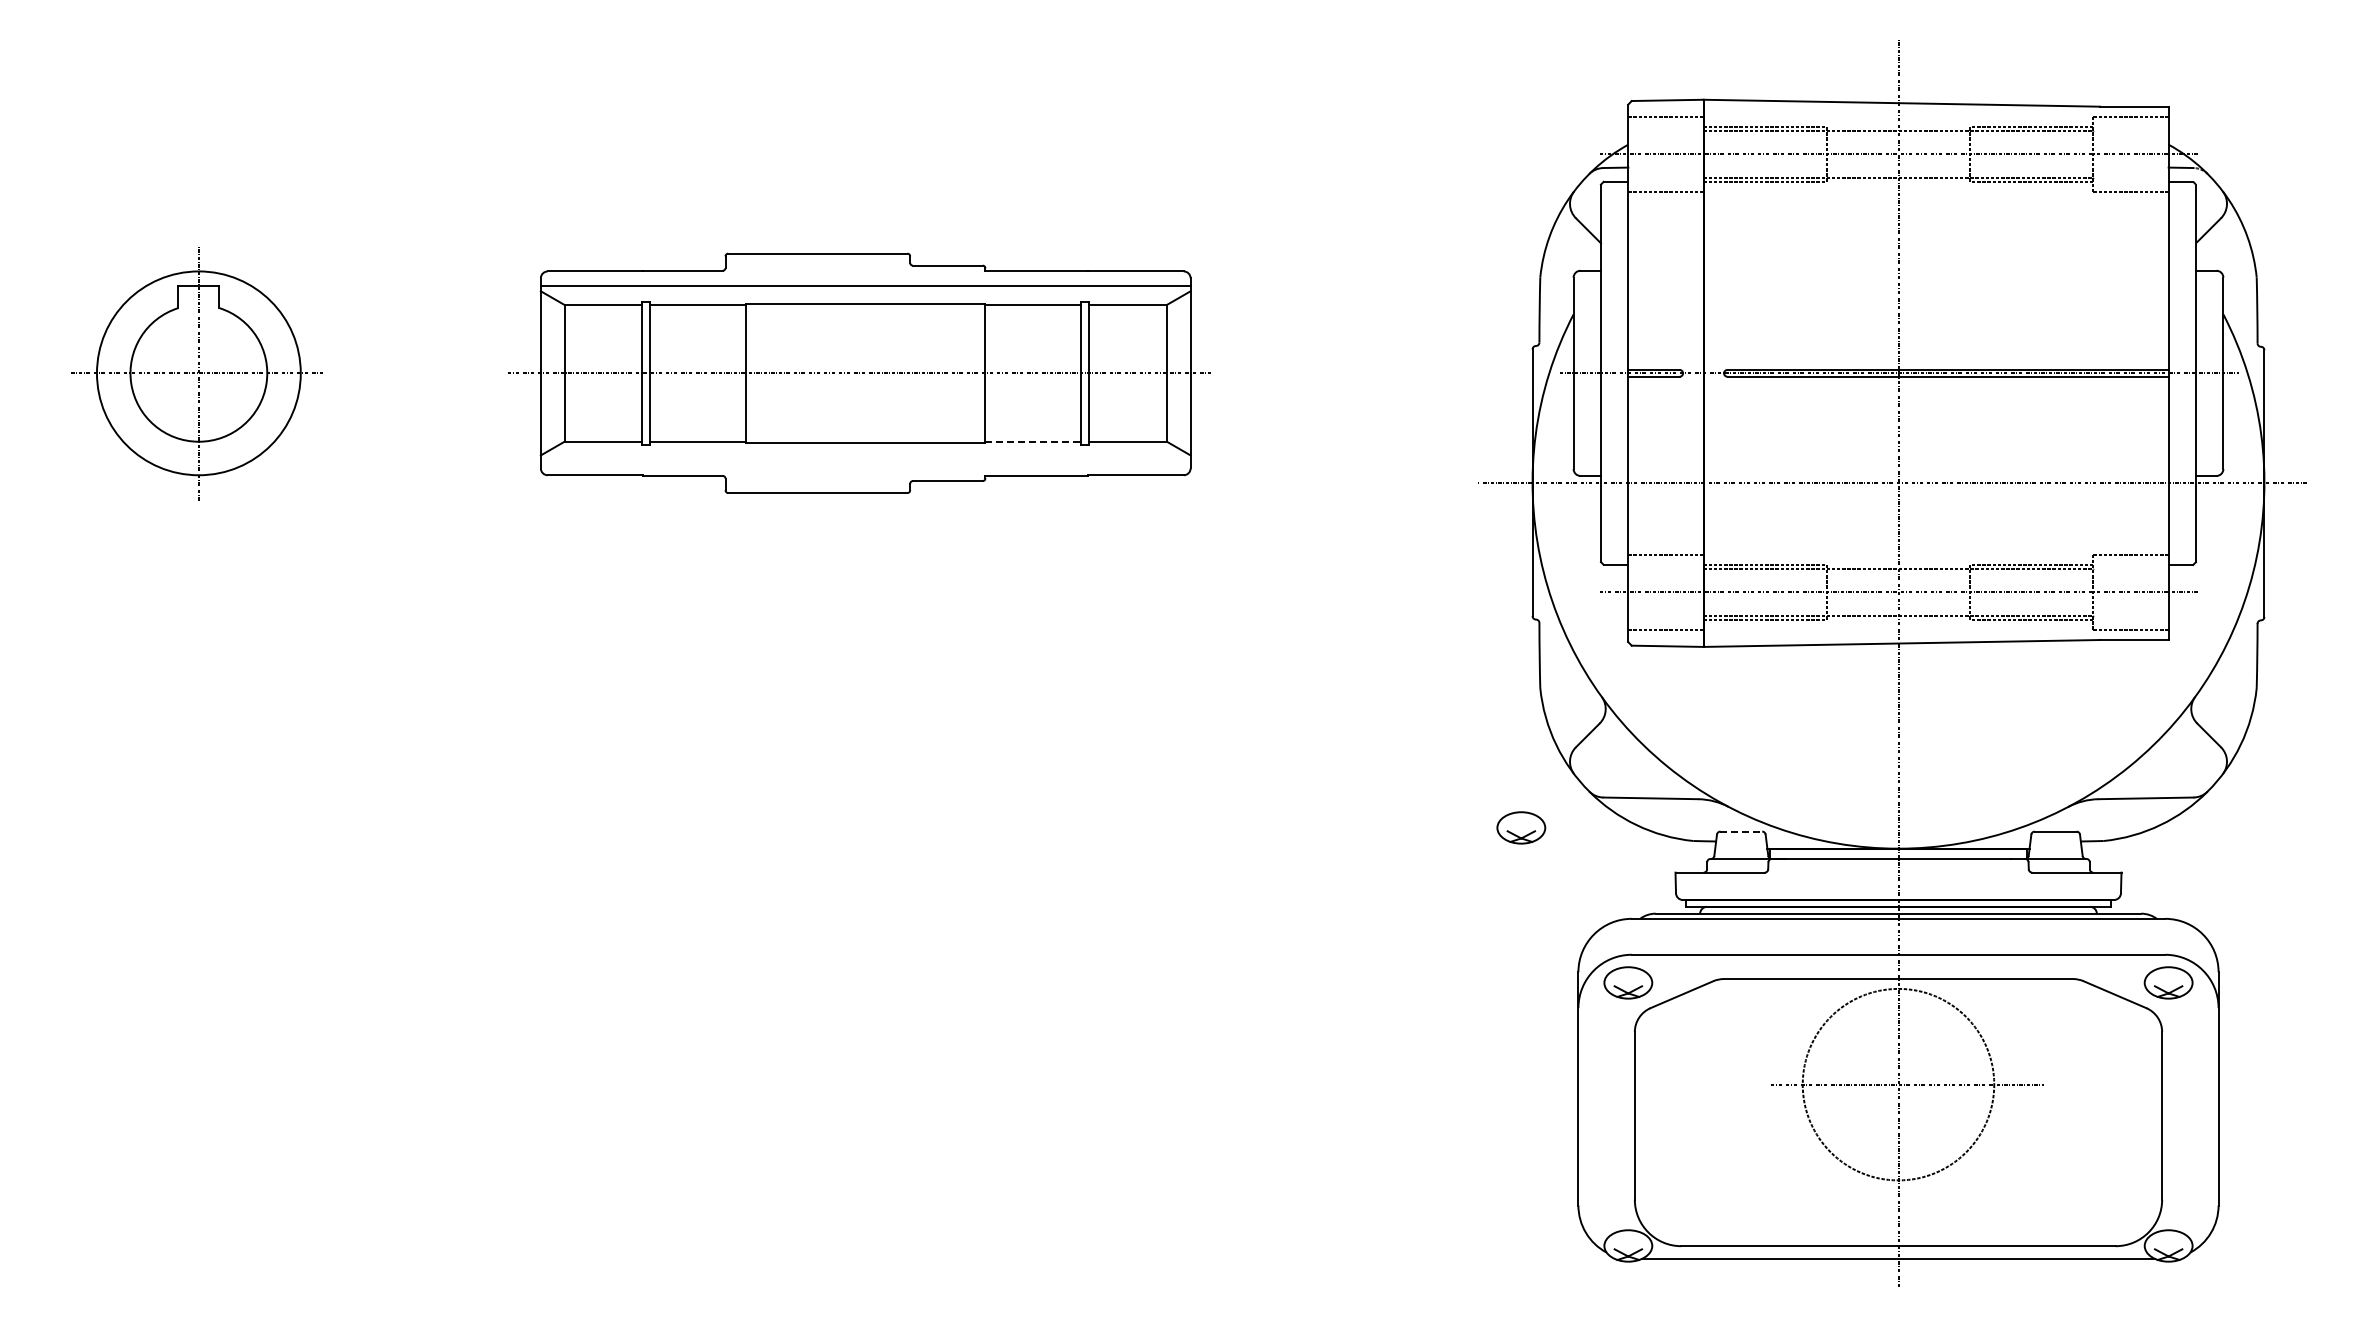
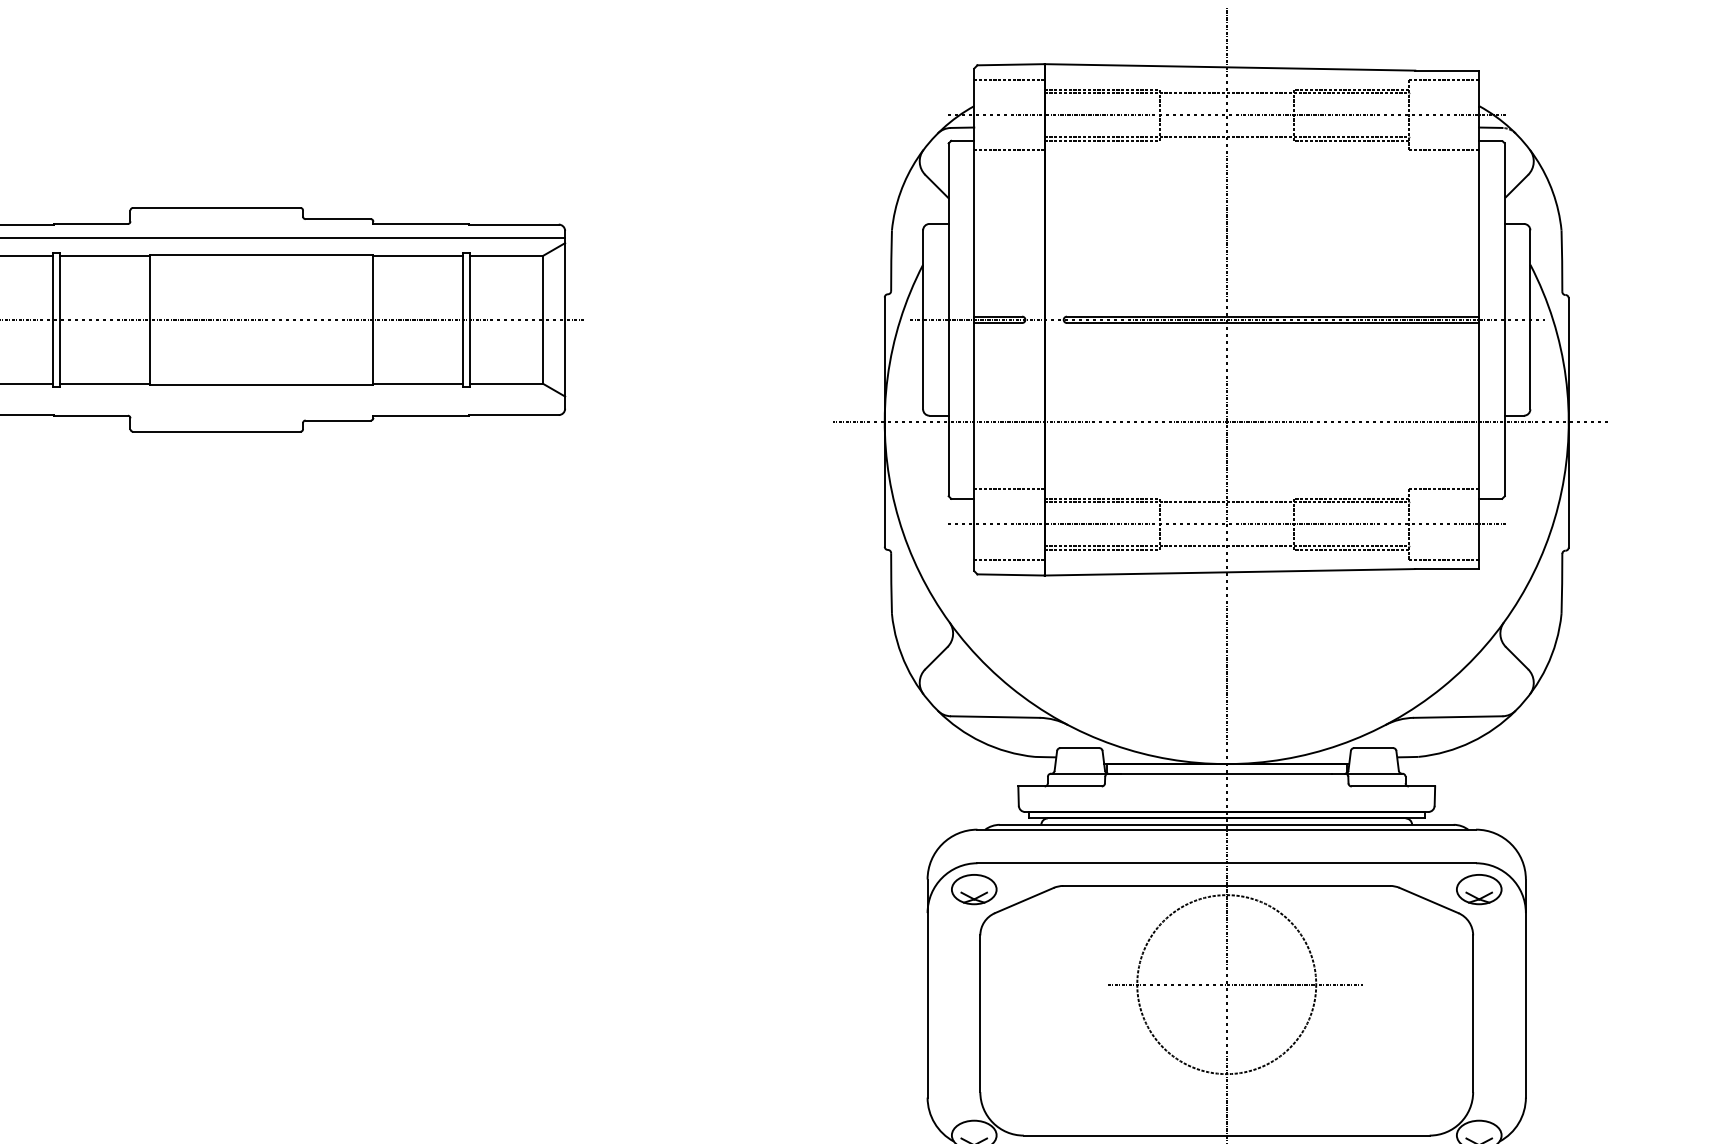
line: (1033, 441) -> (418, 383), dashed -> solid
part: (1521, 827) -> (874, 744), removed
line: (1741, 831) -> (1080, 748), dashed -> solid

